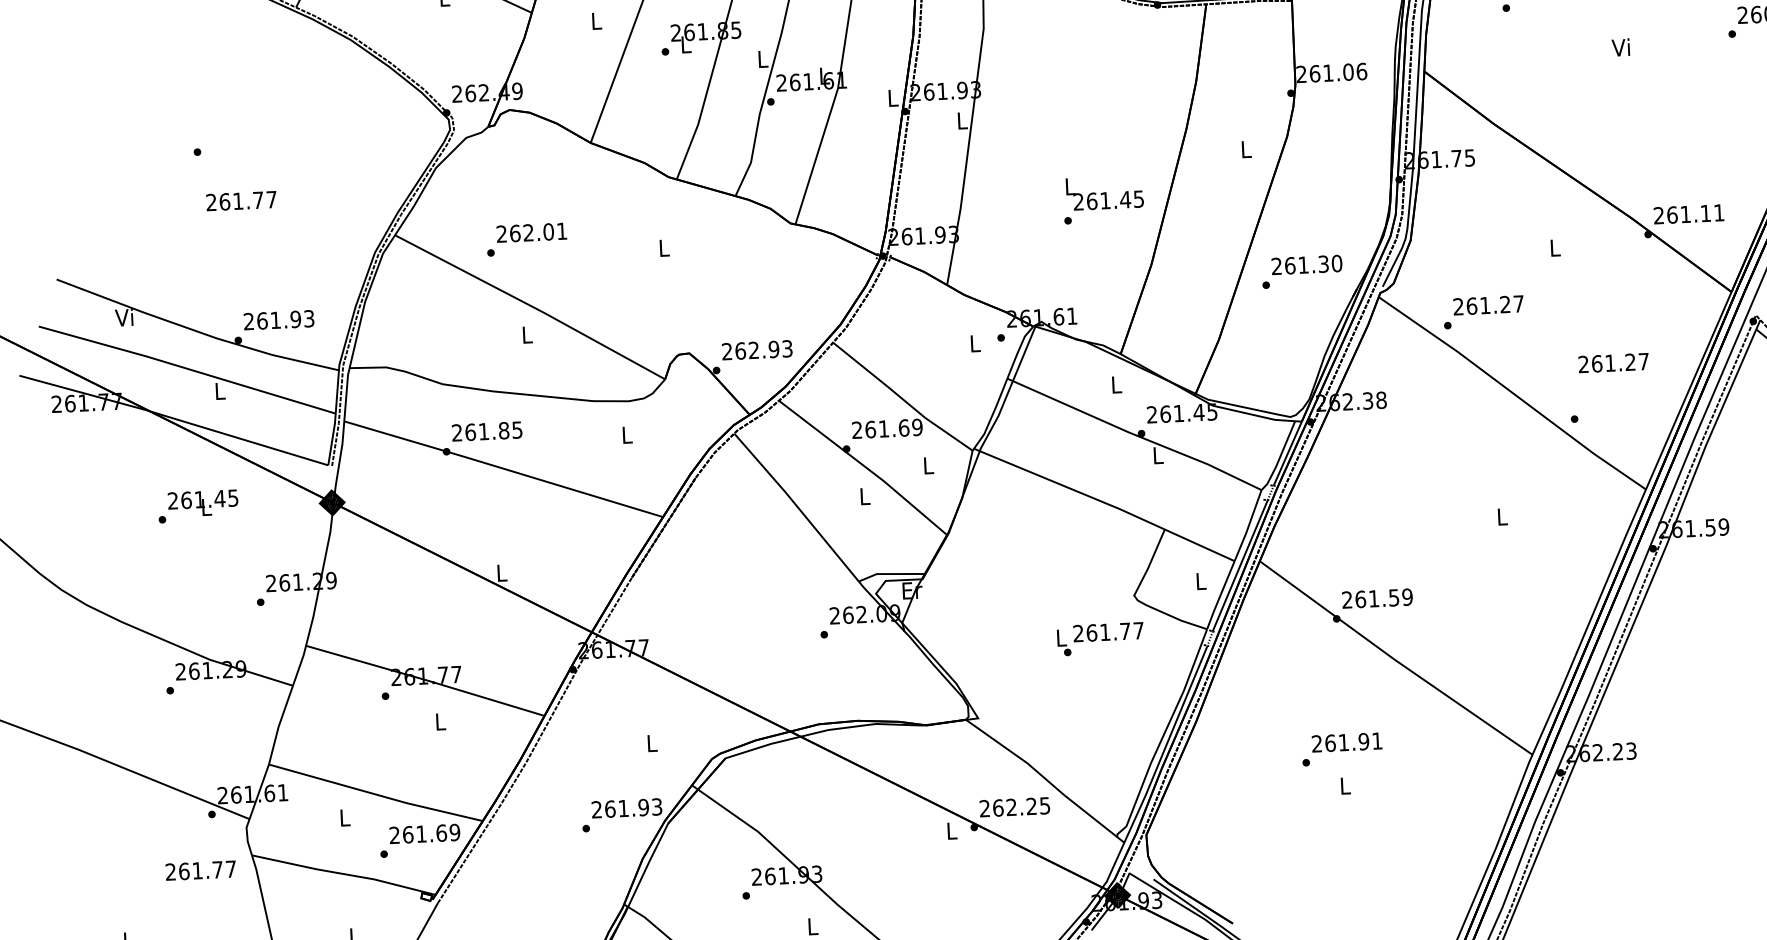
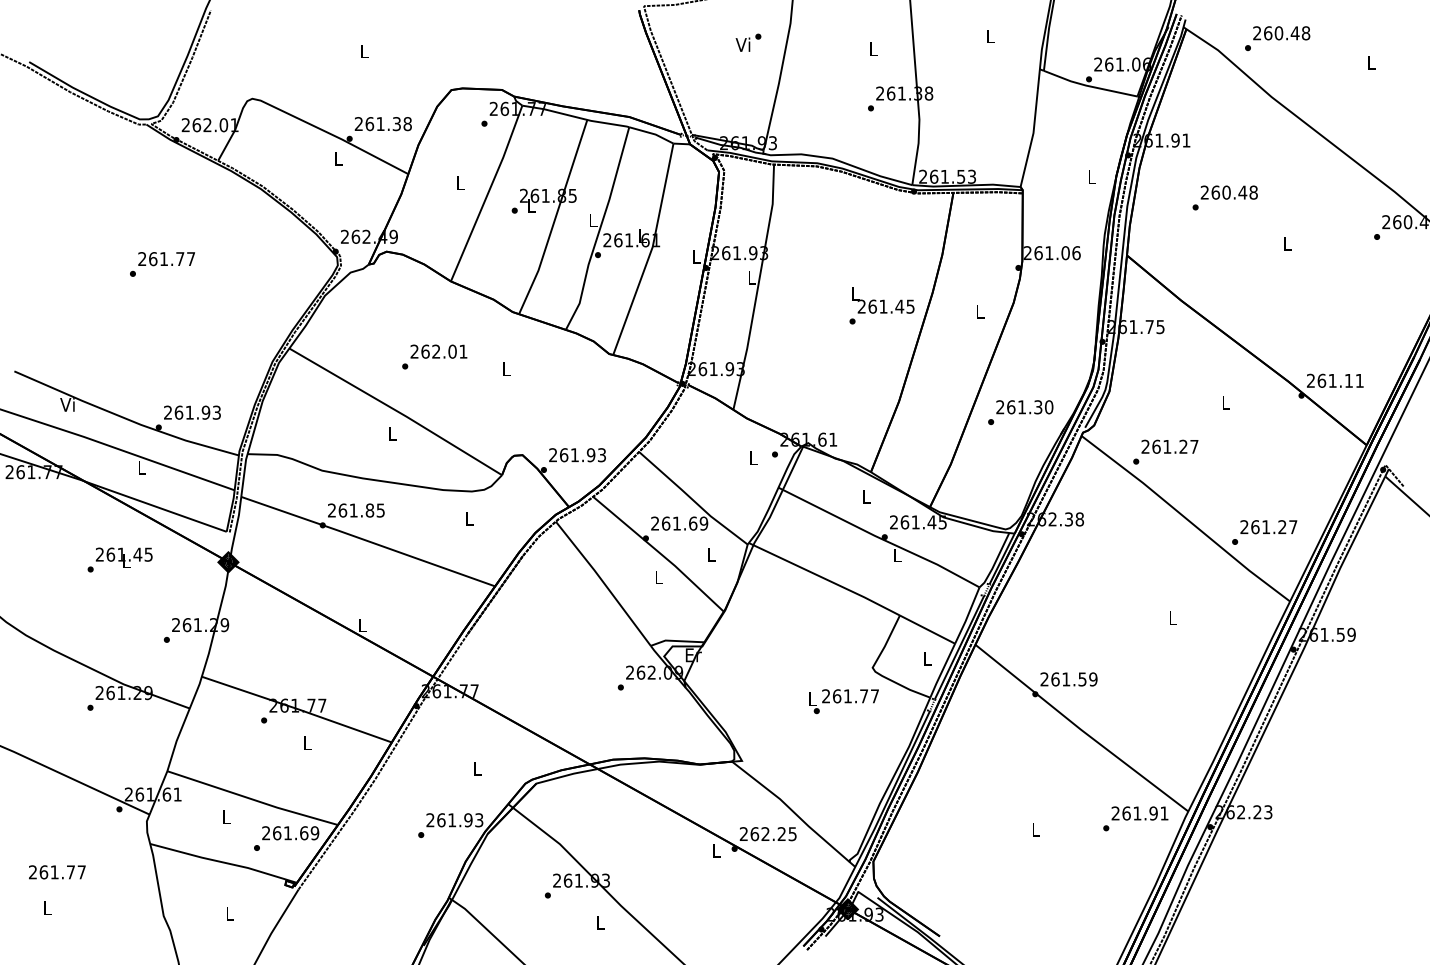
text: (1620, 47) -> (1286, 243), Vi -> L
text: (1102, 199) -> (881, 305), moved
text: (241, 201) -> (166, 259), moved
text: (526, 238) -> (434, 356), moved
text: (753, 349) -> (574, 454), 262.93 -> 261.93
text: (1613, 363) -> (1268, 527), moved
text: (1341, 748) -> (1135, 818), moved
text: (201, 870) -> (57, 872), moved

